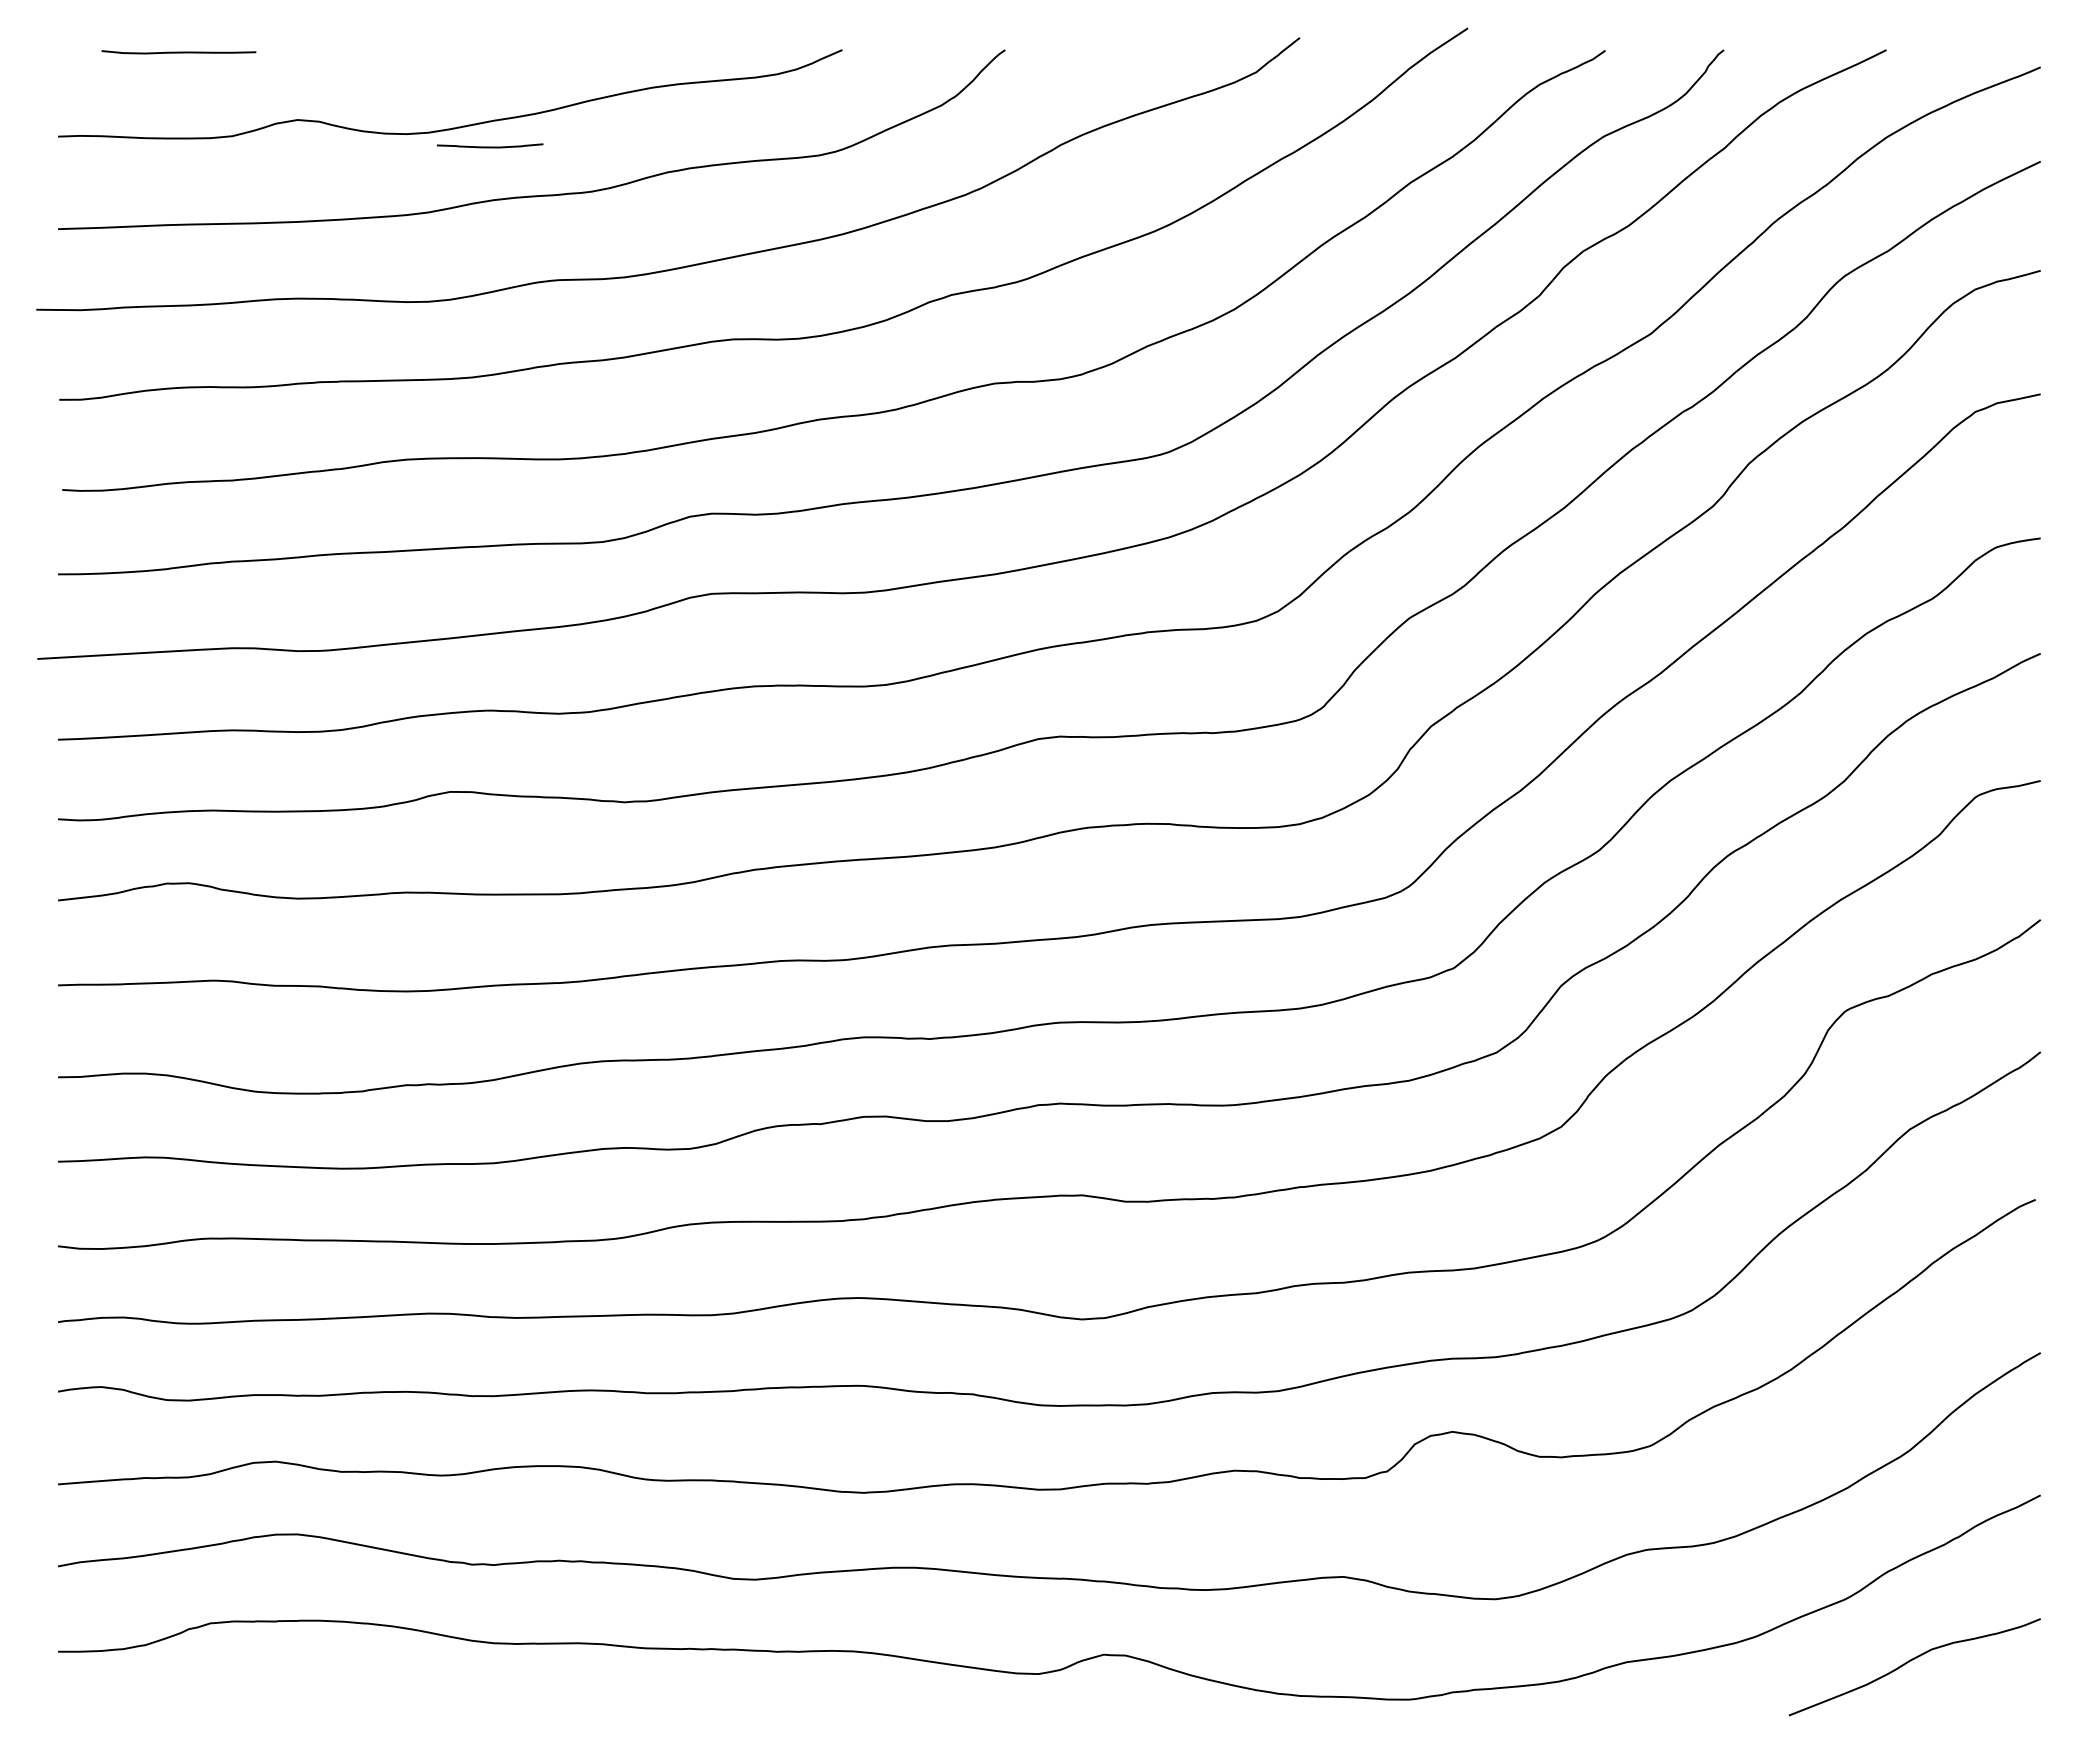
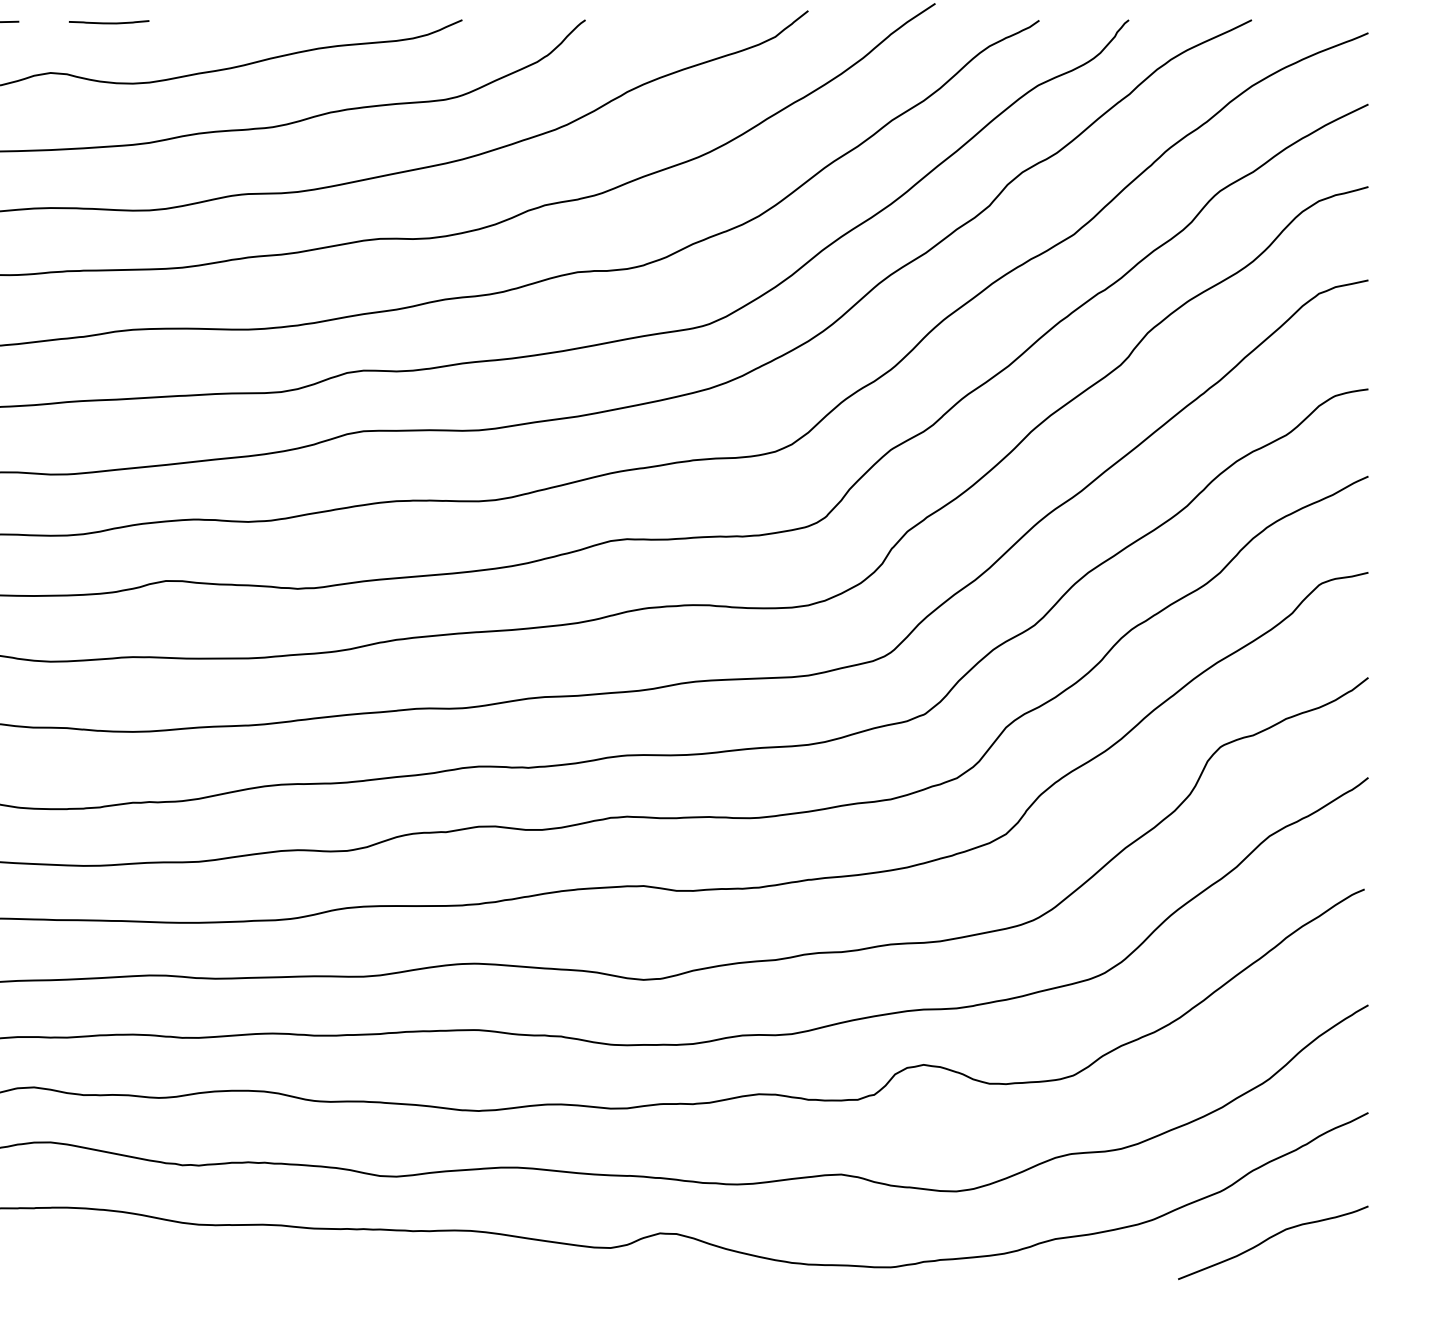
curve: (490, 146) -> (109, 22), moved

